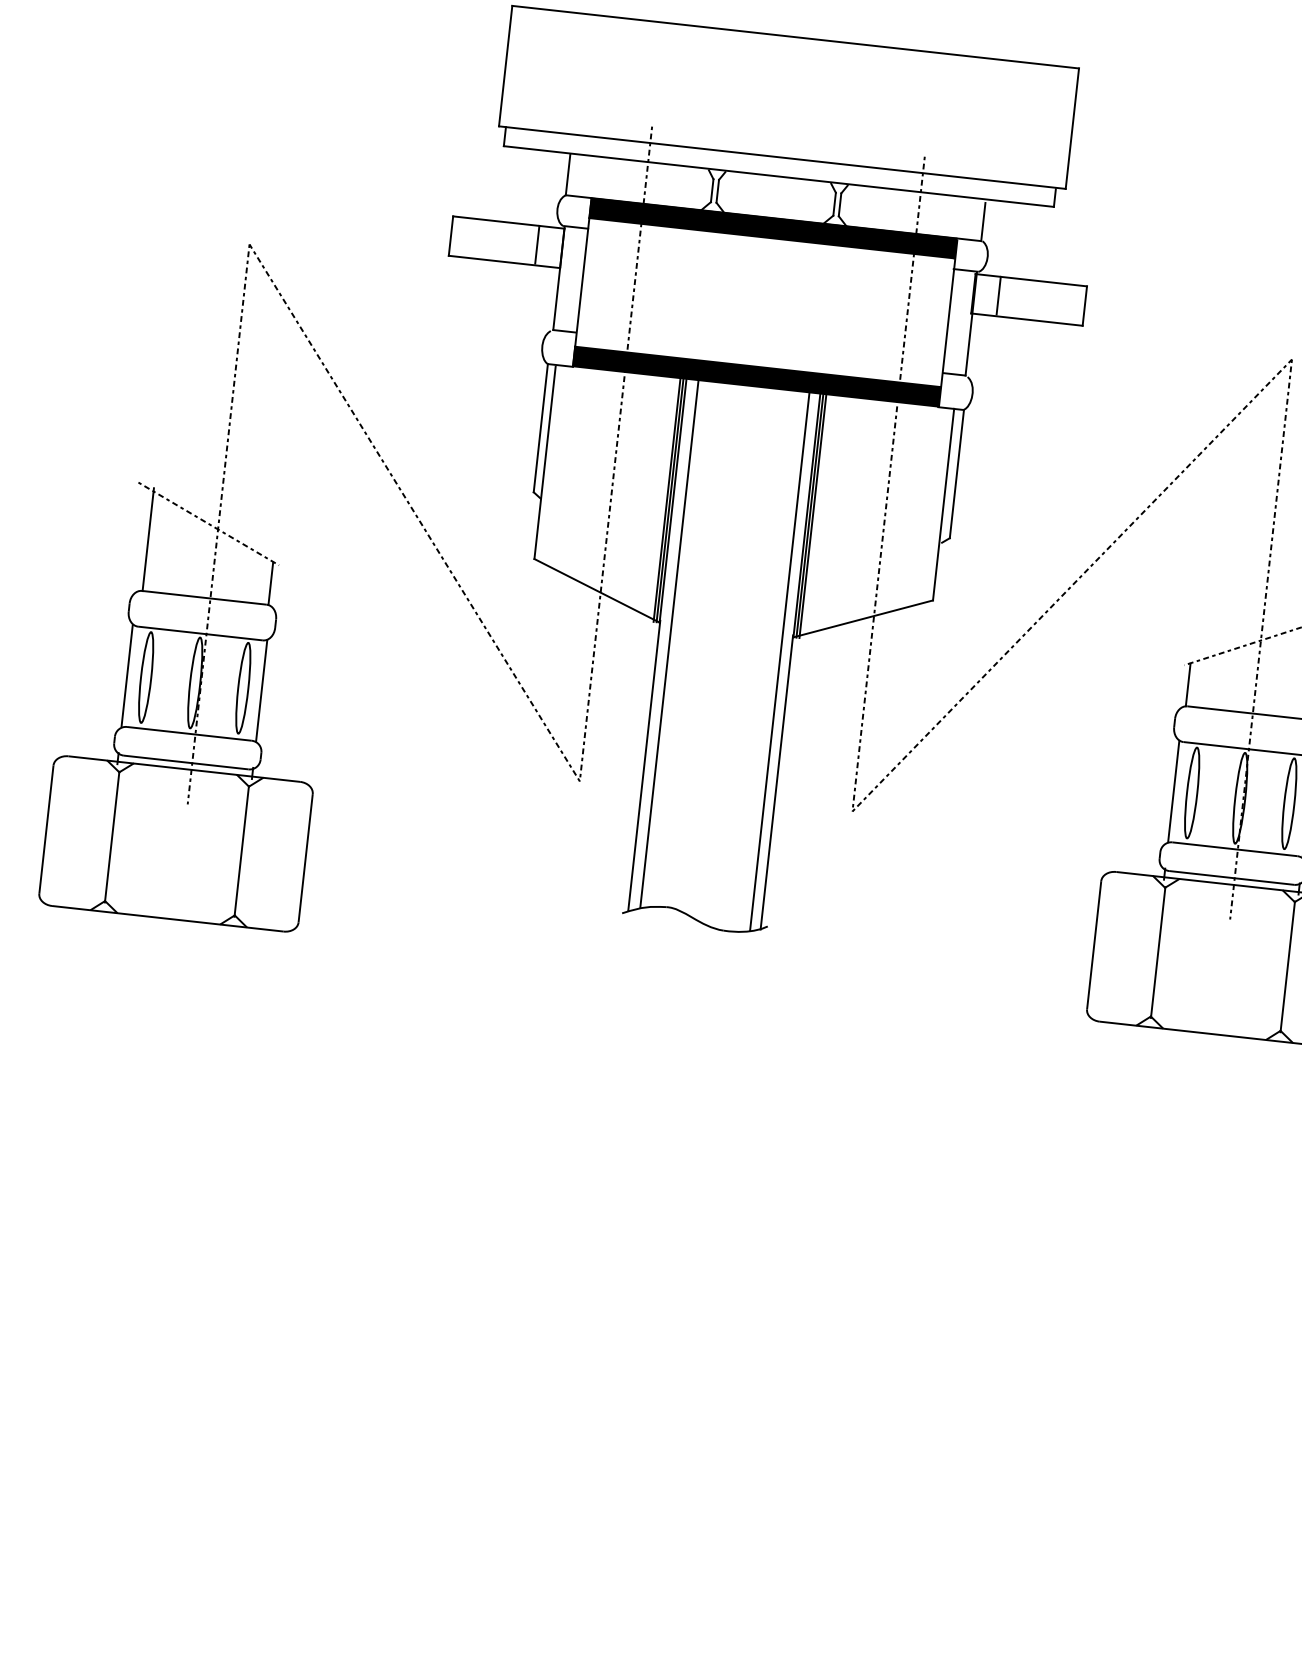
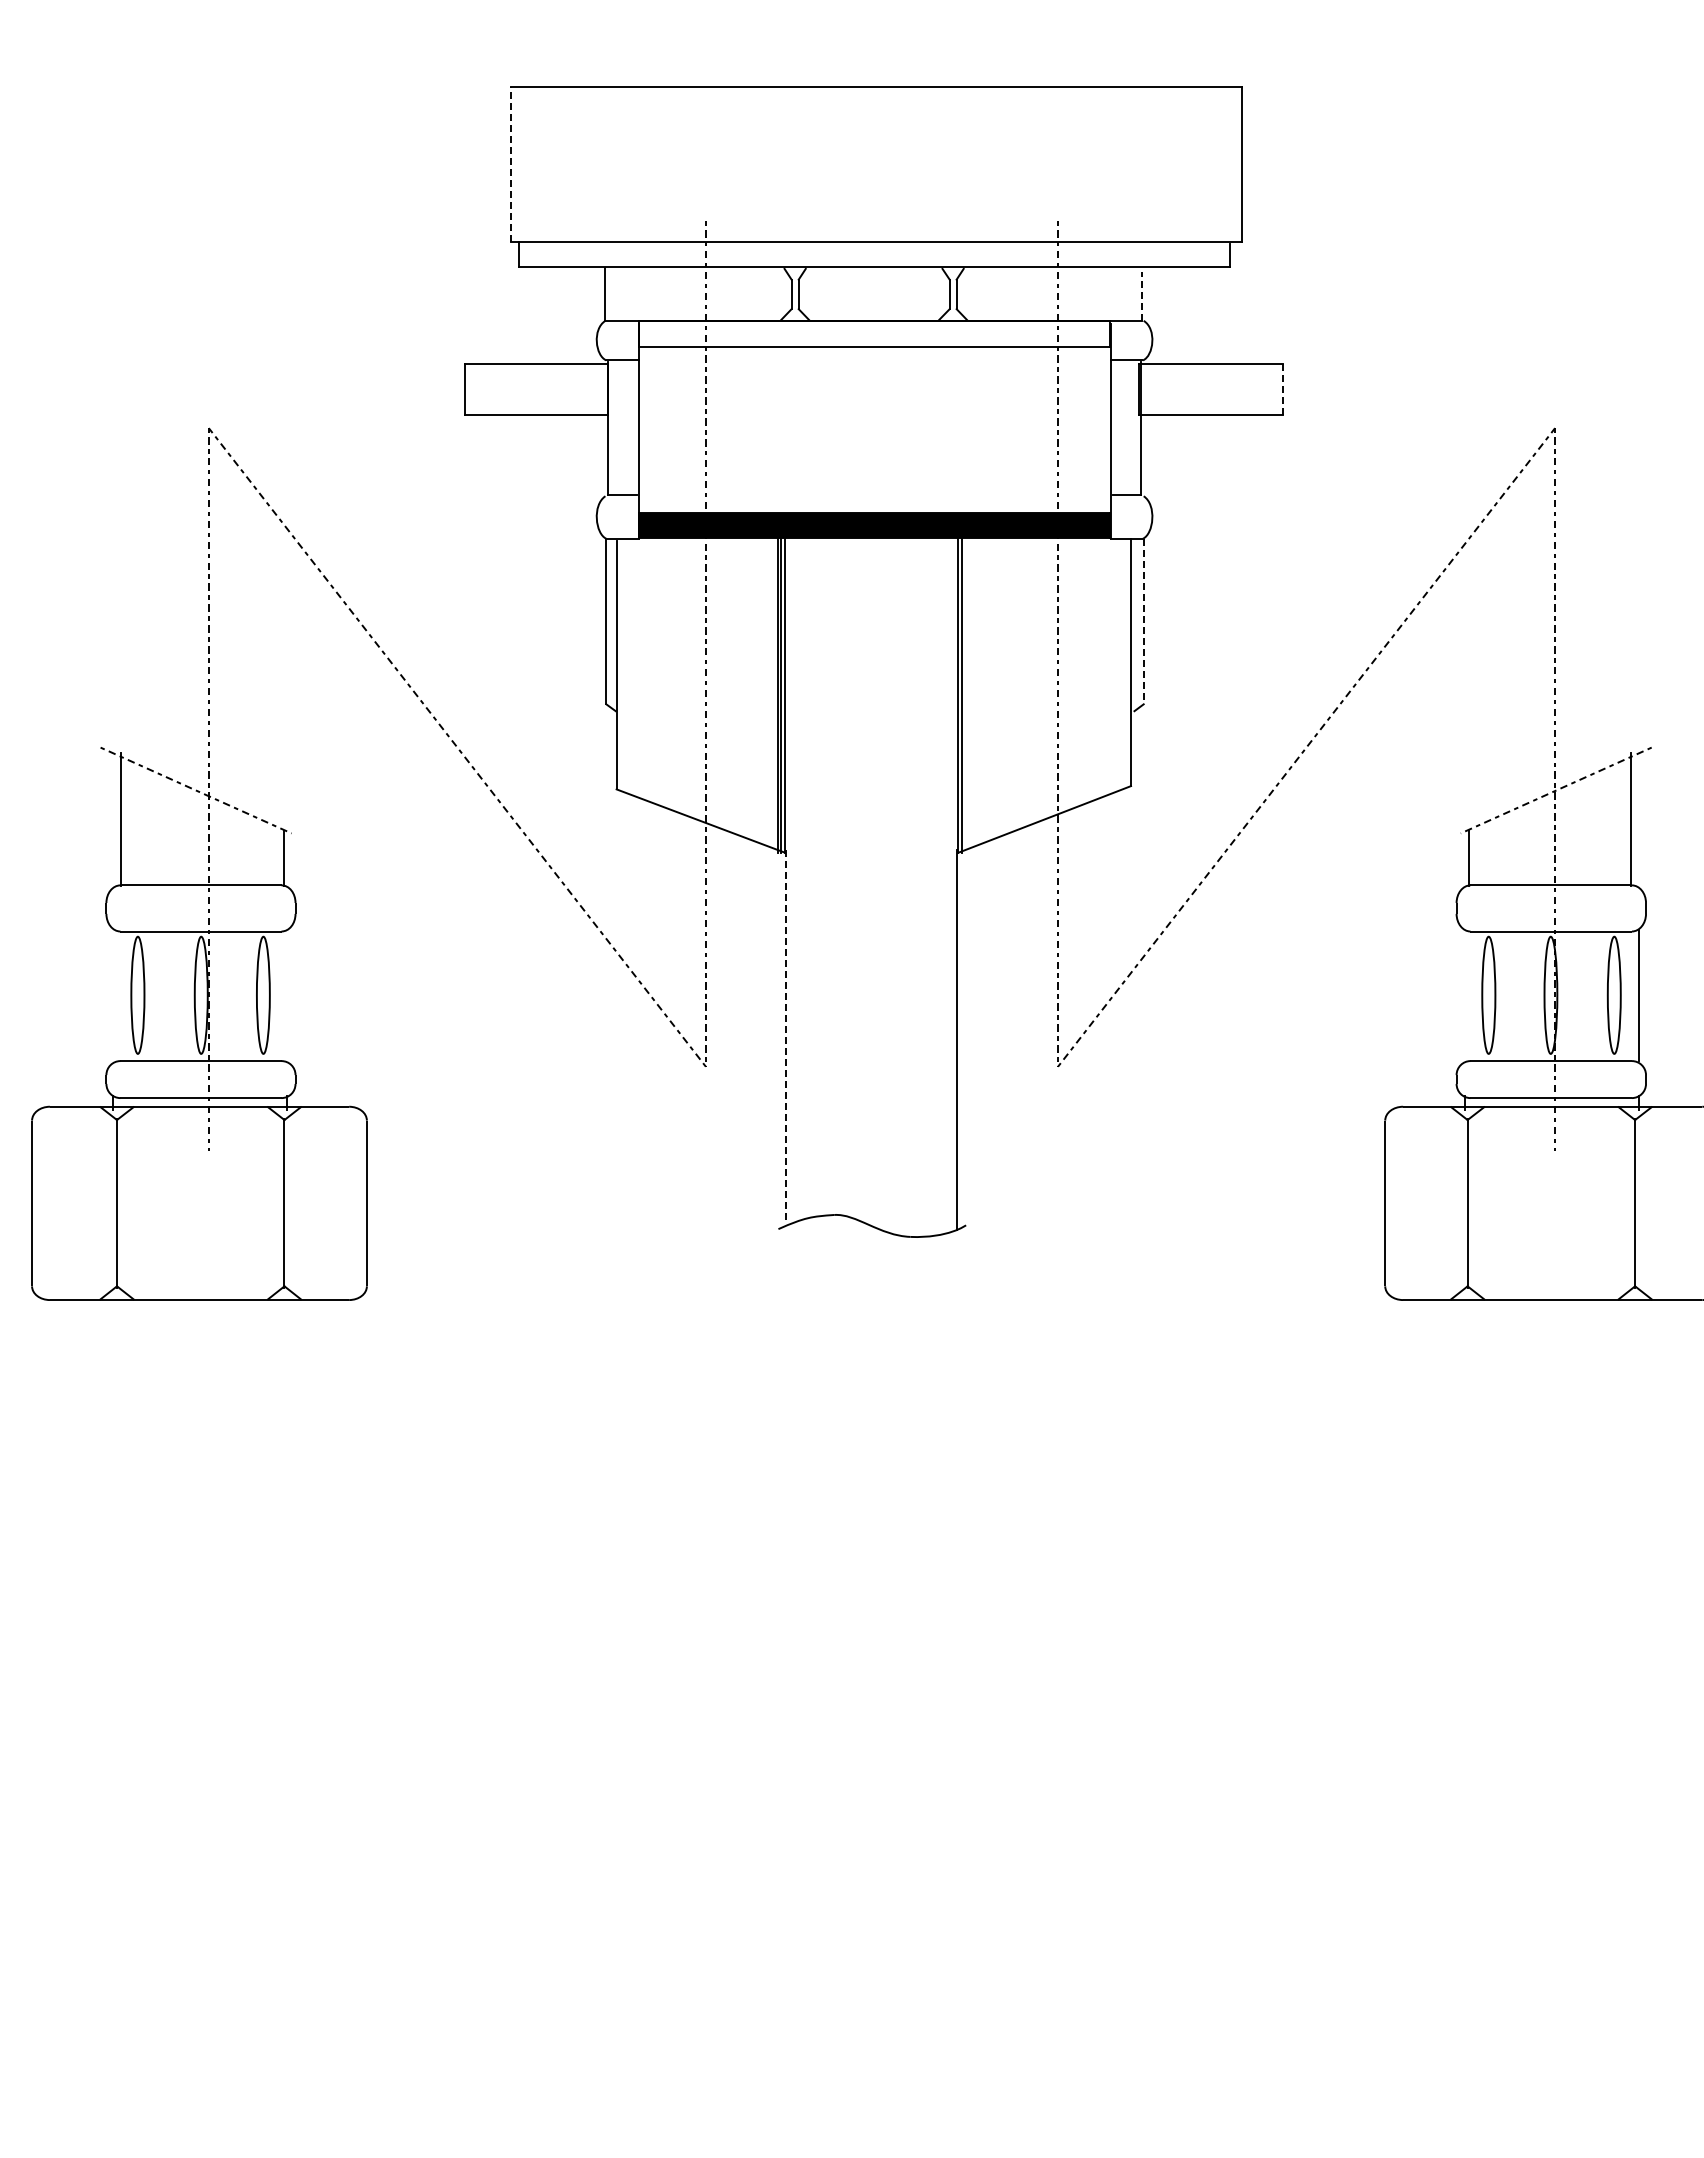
line: (505, 66) -> (510, 164), solid -> dashed
line: (982, 222) -> (1141, 296), solid -> dashed
fill: (773, 228) -> (874, 333), removed
line: (537, 244) -> (576, 387), removed
line: (998, 295) -> (1171, 387), removed
line: (1085, 305) -> (1283, 388), solid -> dashed
line: (956, 474) -> (1143, 621), solid -> dashed
line: (812, 514) -> (965, 693), removed
line: (669, 640) -> (800, 874), removed
line: (780, 659) -> (944, 882), removed
line: (127, 675) -> (113, 995), removed
line: (261, 690) -> (287, 995), removed
line: (643, 765) -> (785, 1037), solid -> dashed
line: (1174, 791) -> (1465, 995), removed

